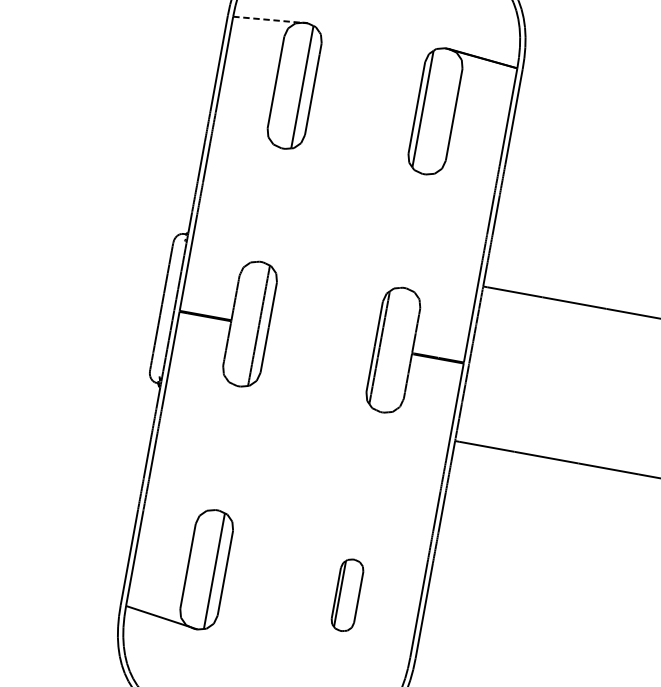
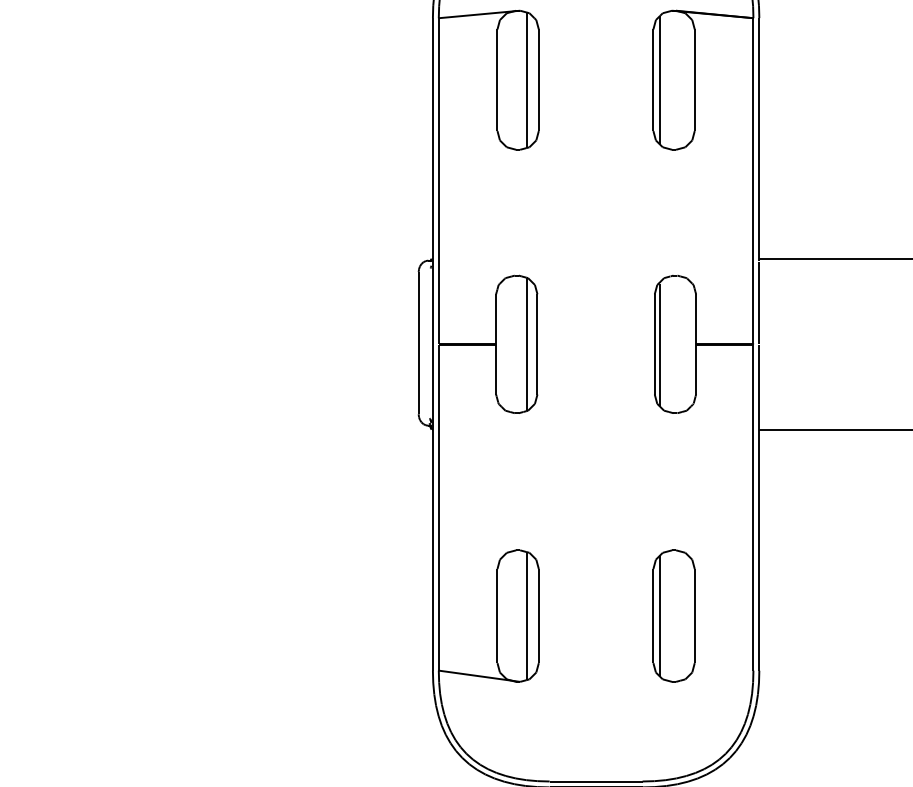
line: (267, 19) -> (476, 14), dashed -> solid
part: (347, 594) -> (673, 615), size x1.67

